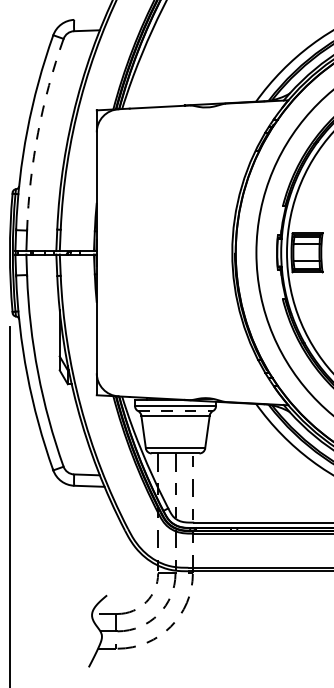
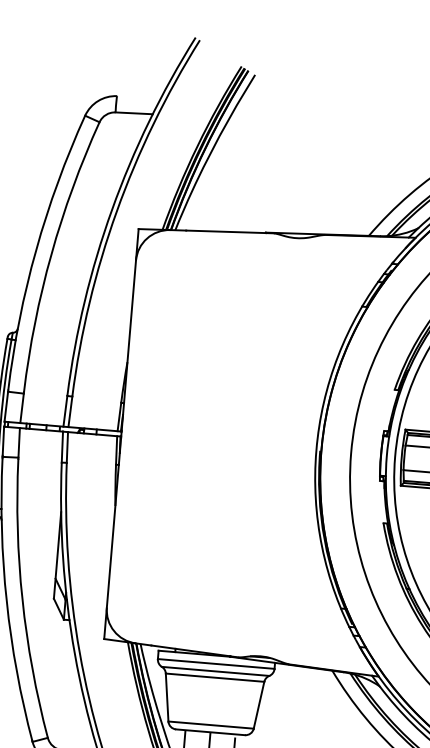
arc: (38, 132) -> (52, 253), dashed -> solid
line: (176, 411) -> (216, 672), dashed -> solid

